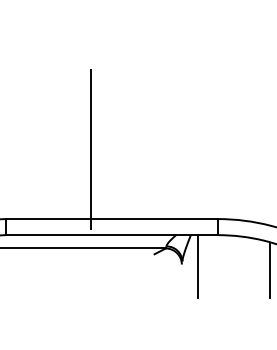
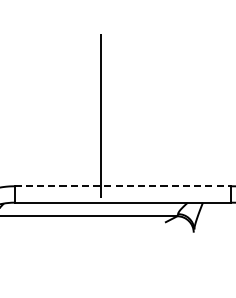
line: (112, 219) -> (122, 186), solid -> dashed
line: (198, 266) -> (210, 234), removed

